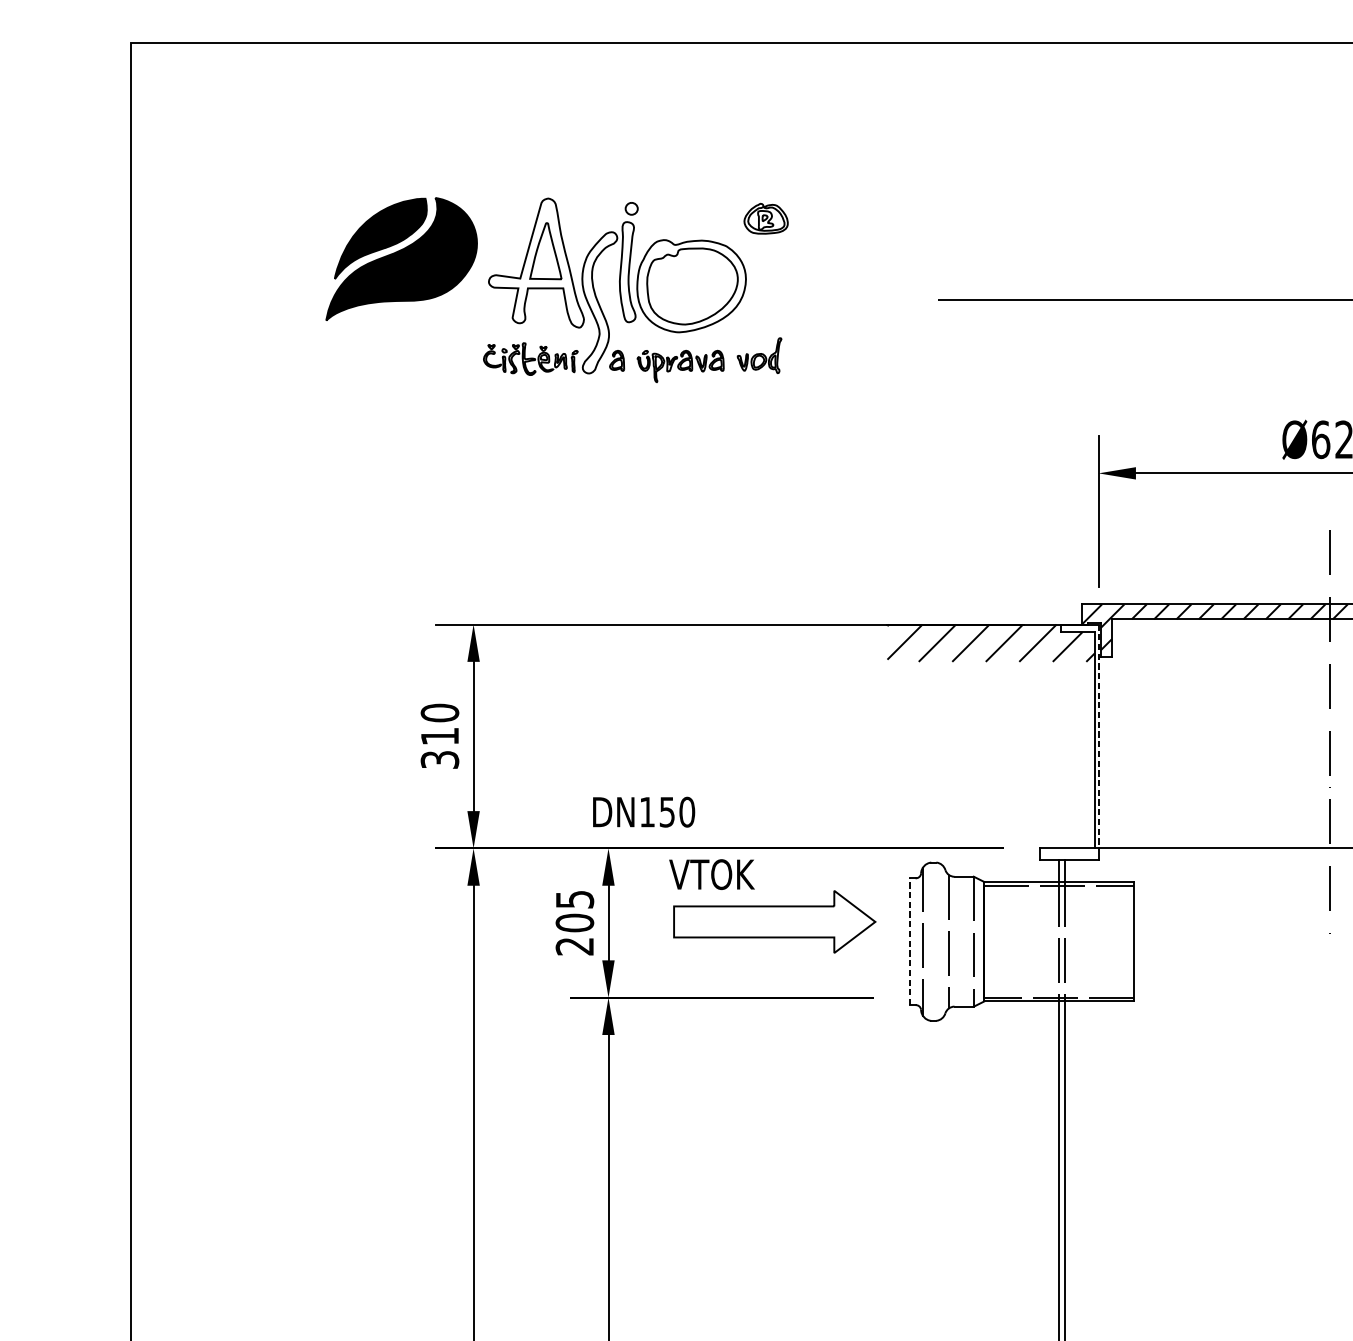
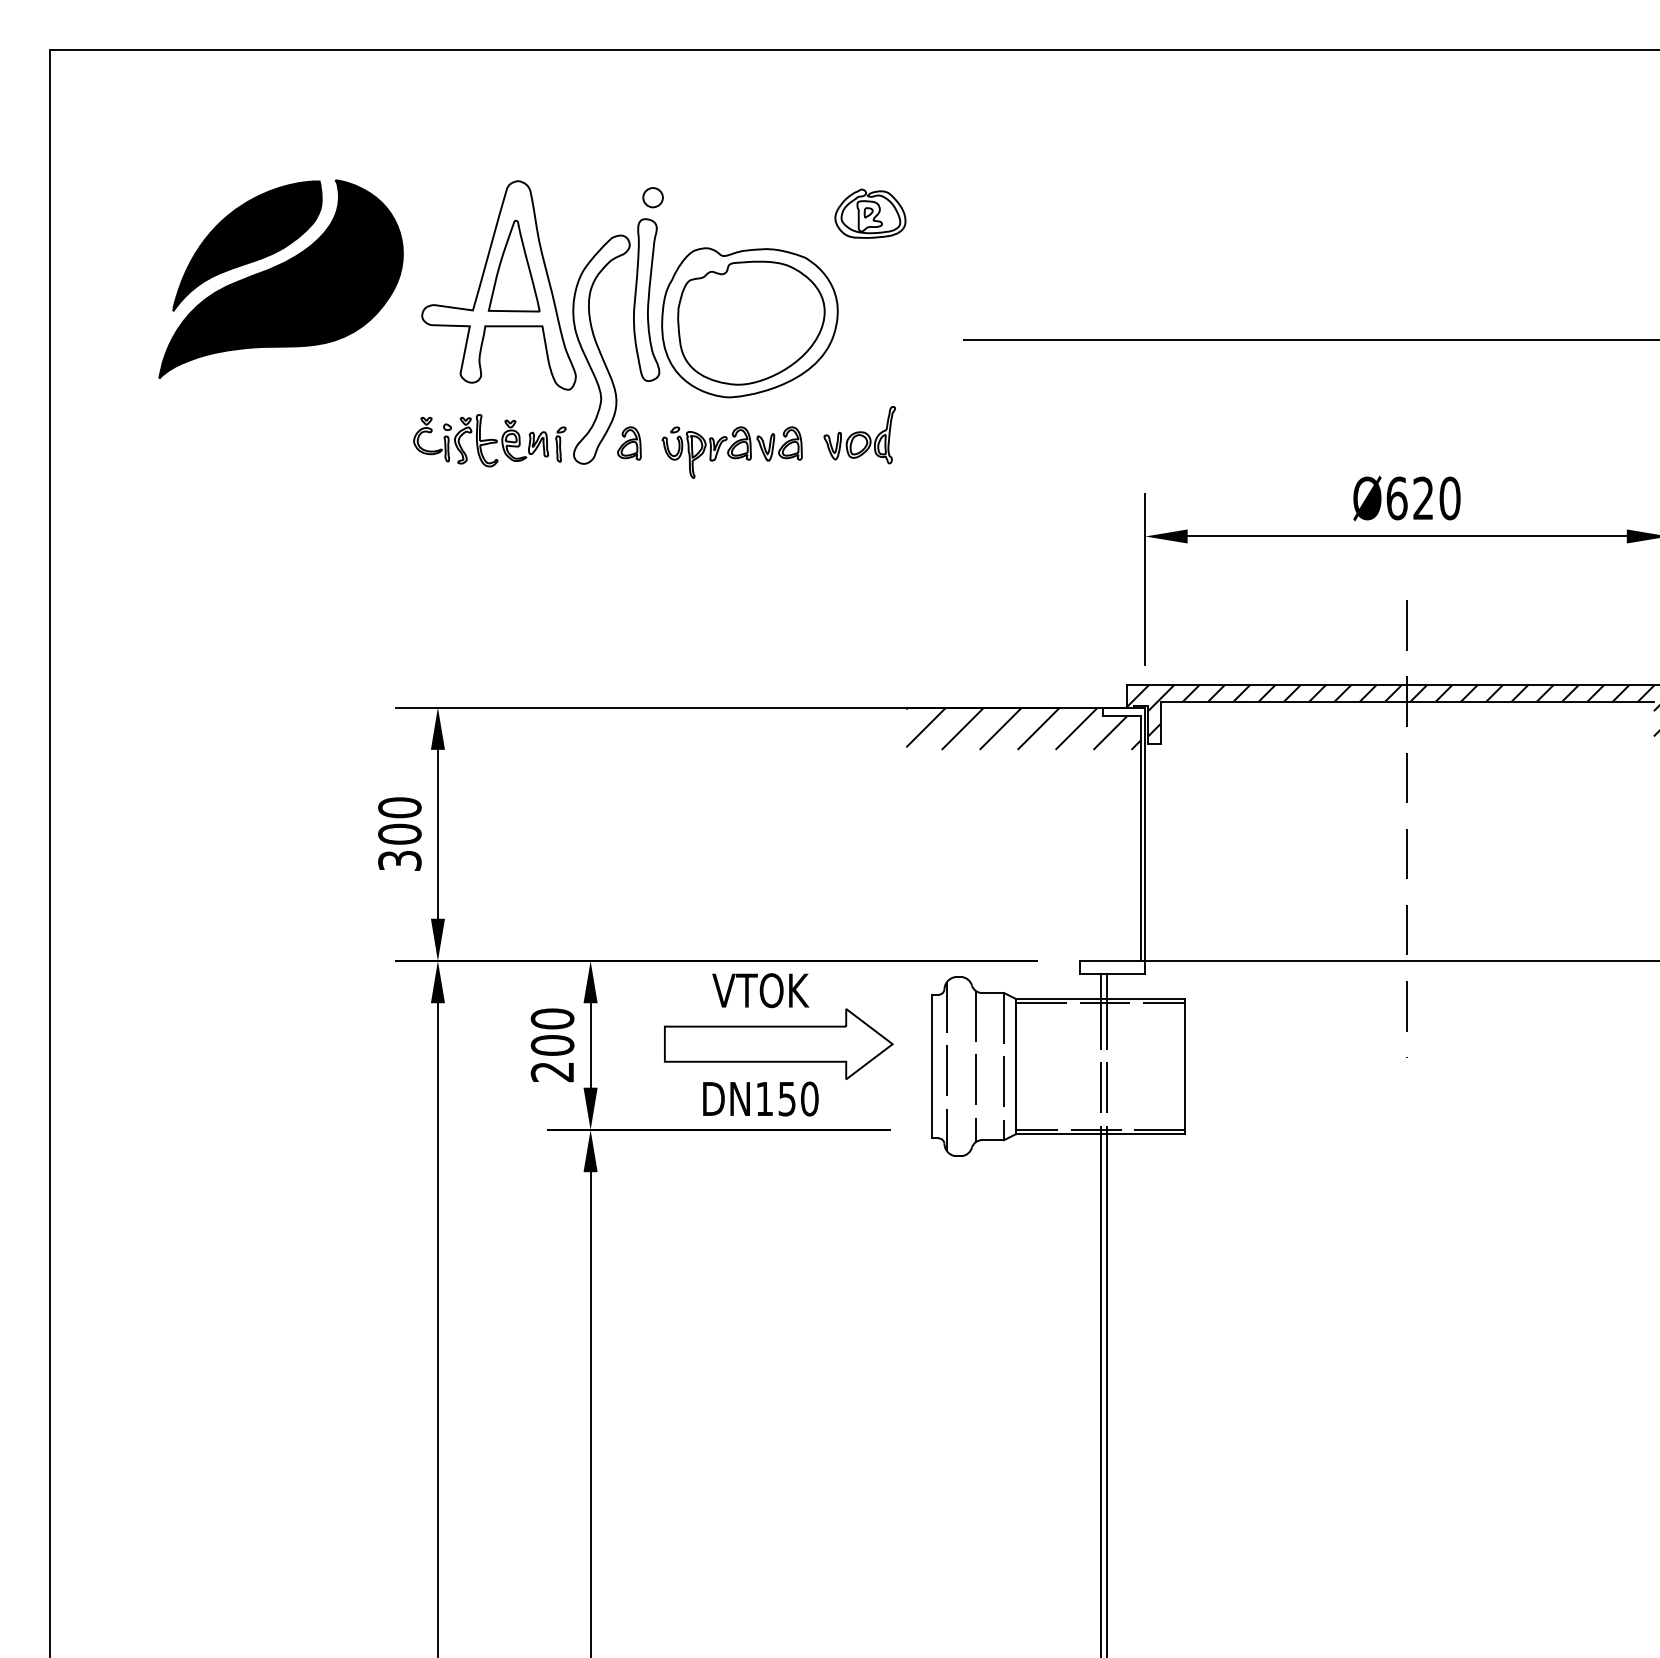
part: (557, 289) -> (532, 328), size x1.43
text: (439, 735) -> (399, 833), 310 -> 300
line: (1098, 736) -> (1145, 834), dashed -> solid
text: (643, 811) -> (760, 1098), moved
text: (711, 874) -> (760, 990), moved
text: (574, 899) -> (552, 1018), 205 -> 200
line: (909, 941) -> (931, 1066), dashed -> solid

